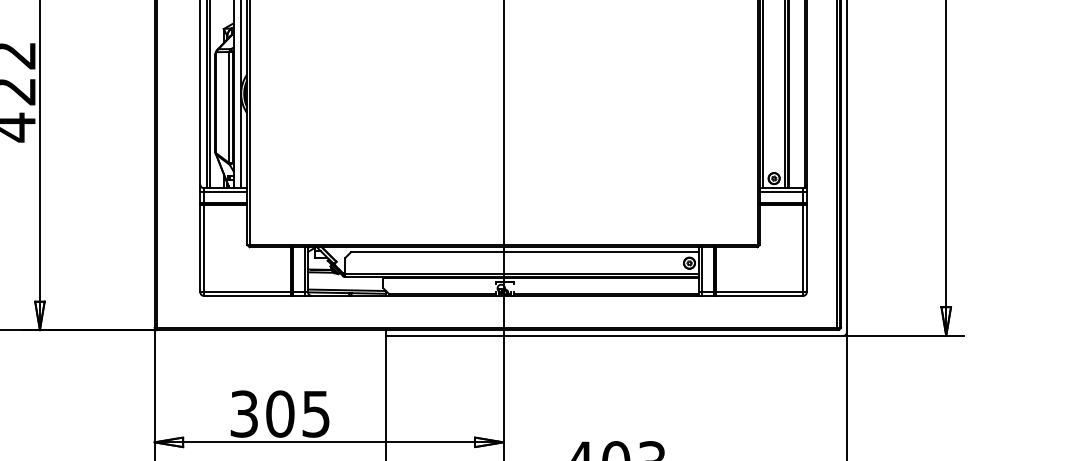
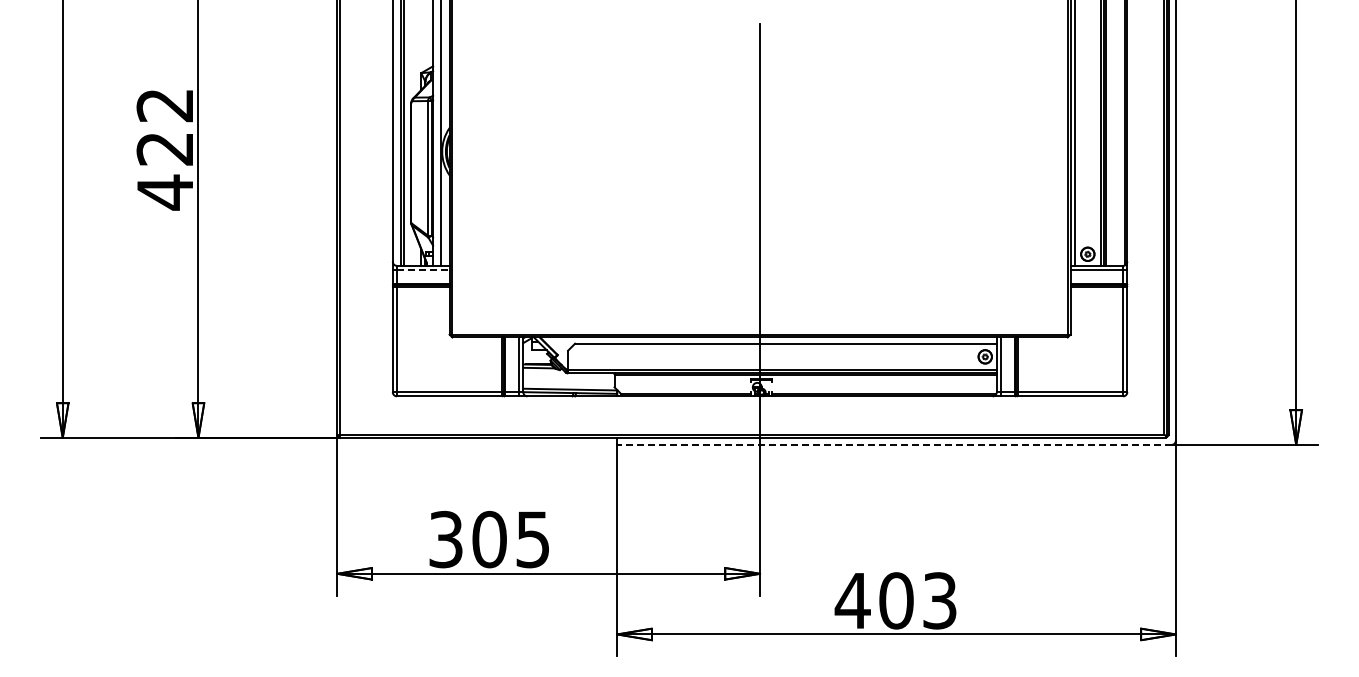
line: (225, 191) -> (423, 270), solid -> dashed
line: (614, 335) -> (894, 444), solid -> dashed

